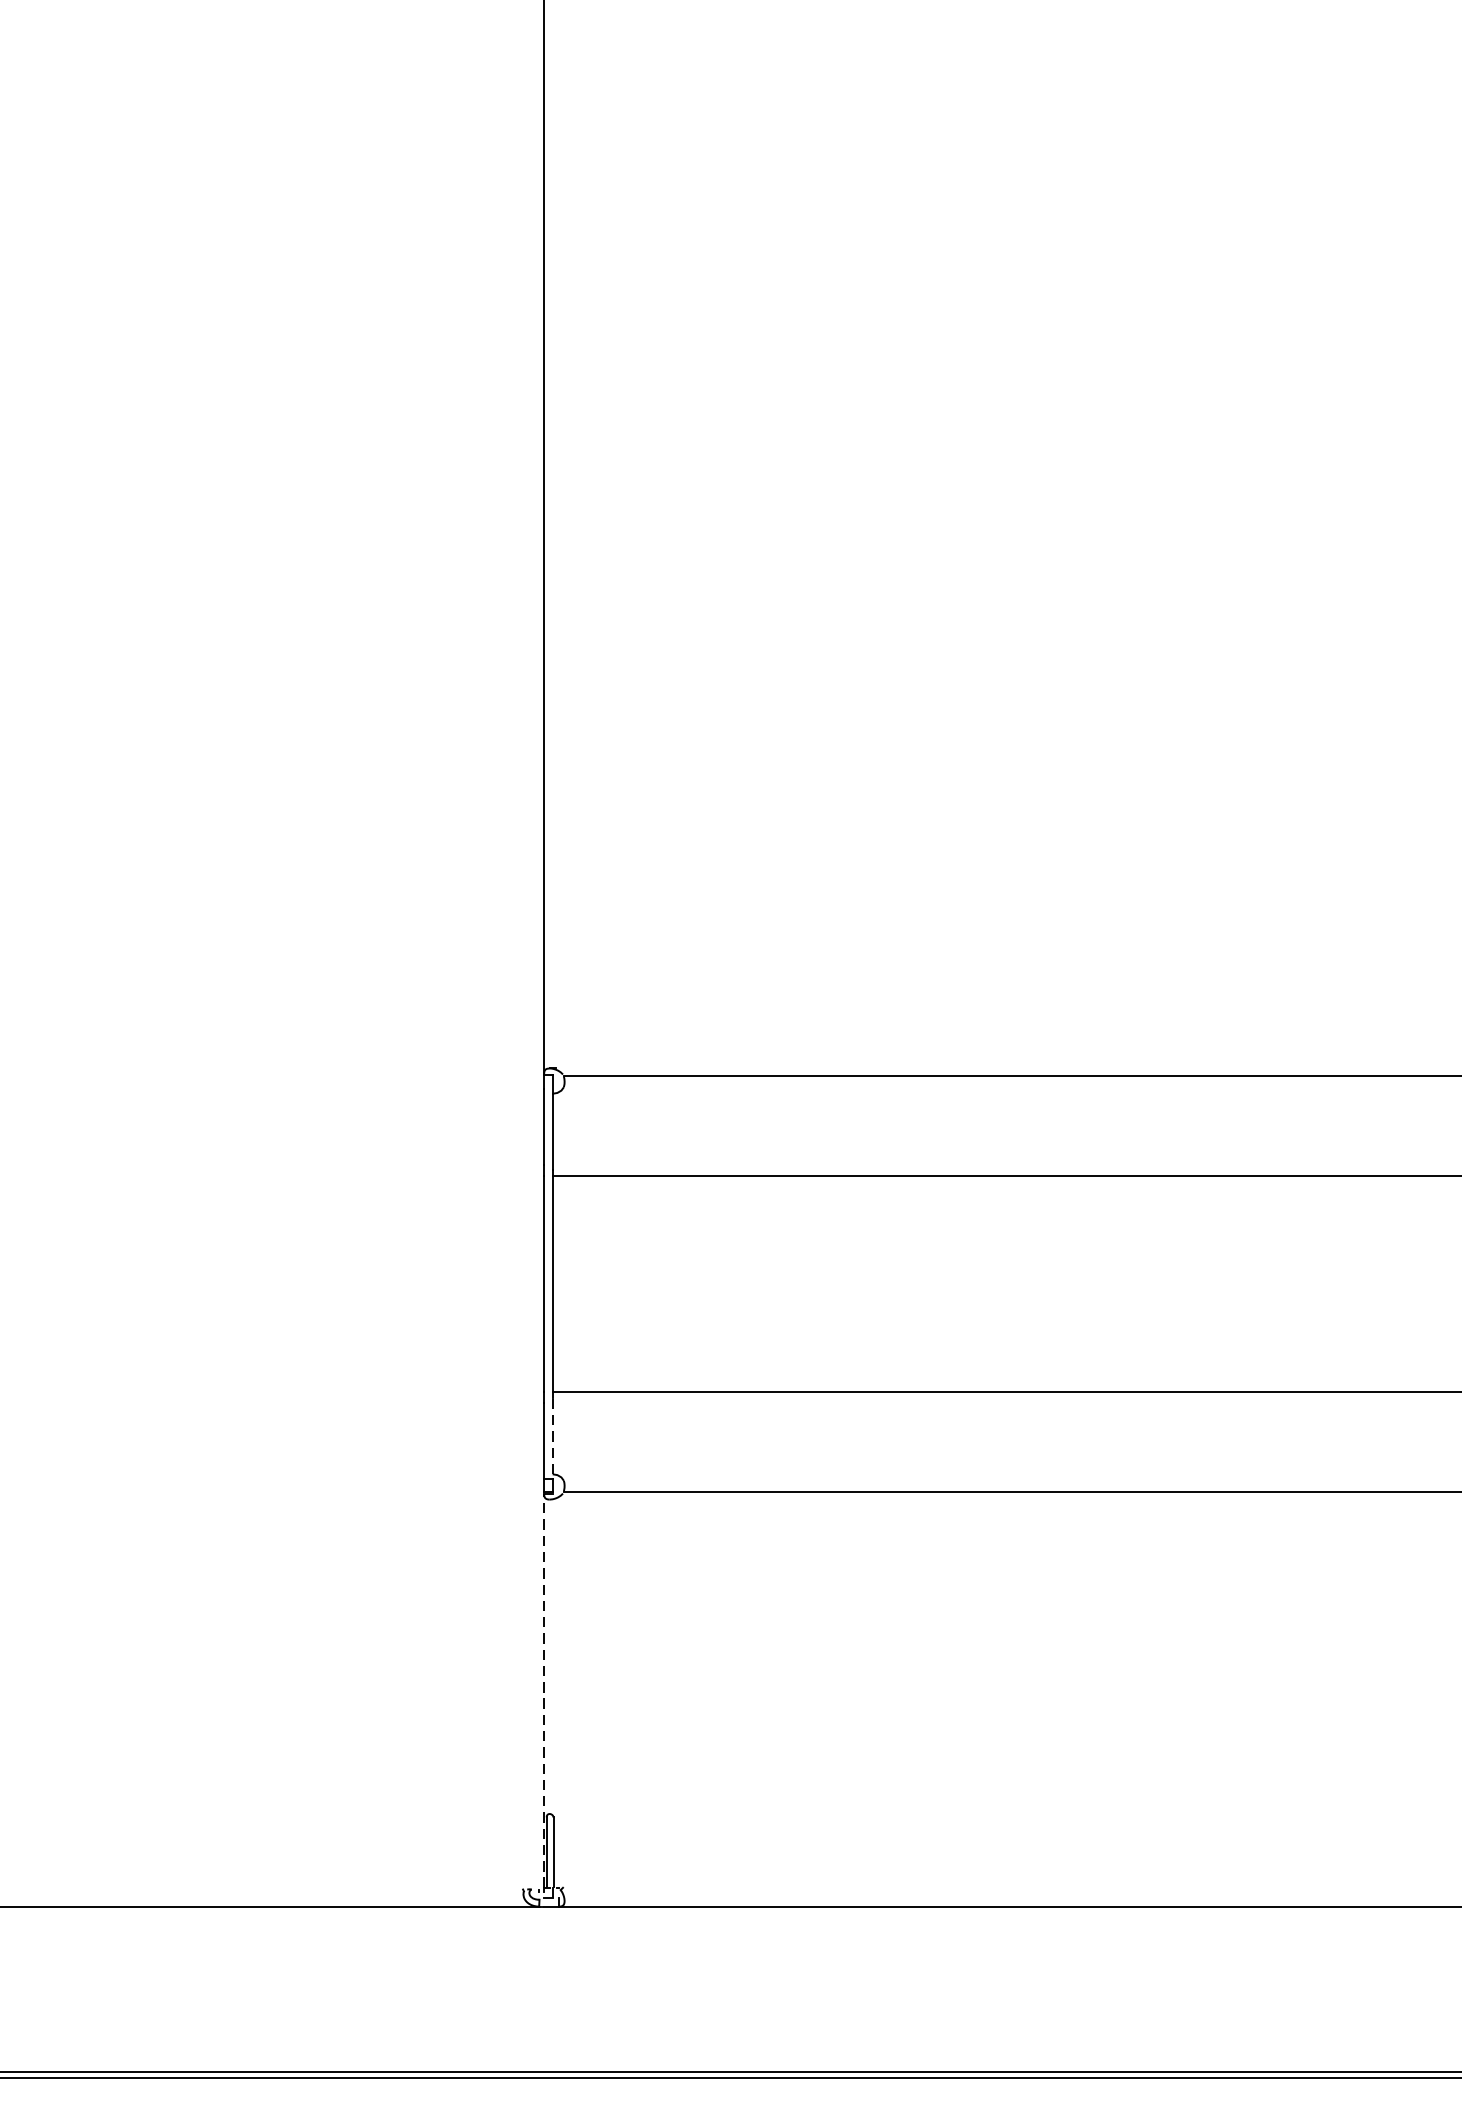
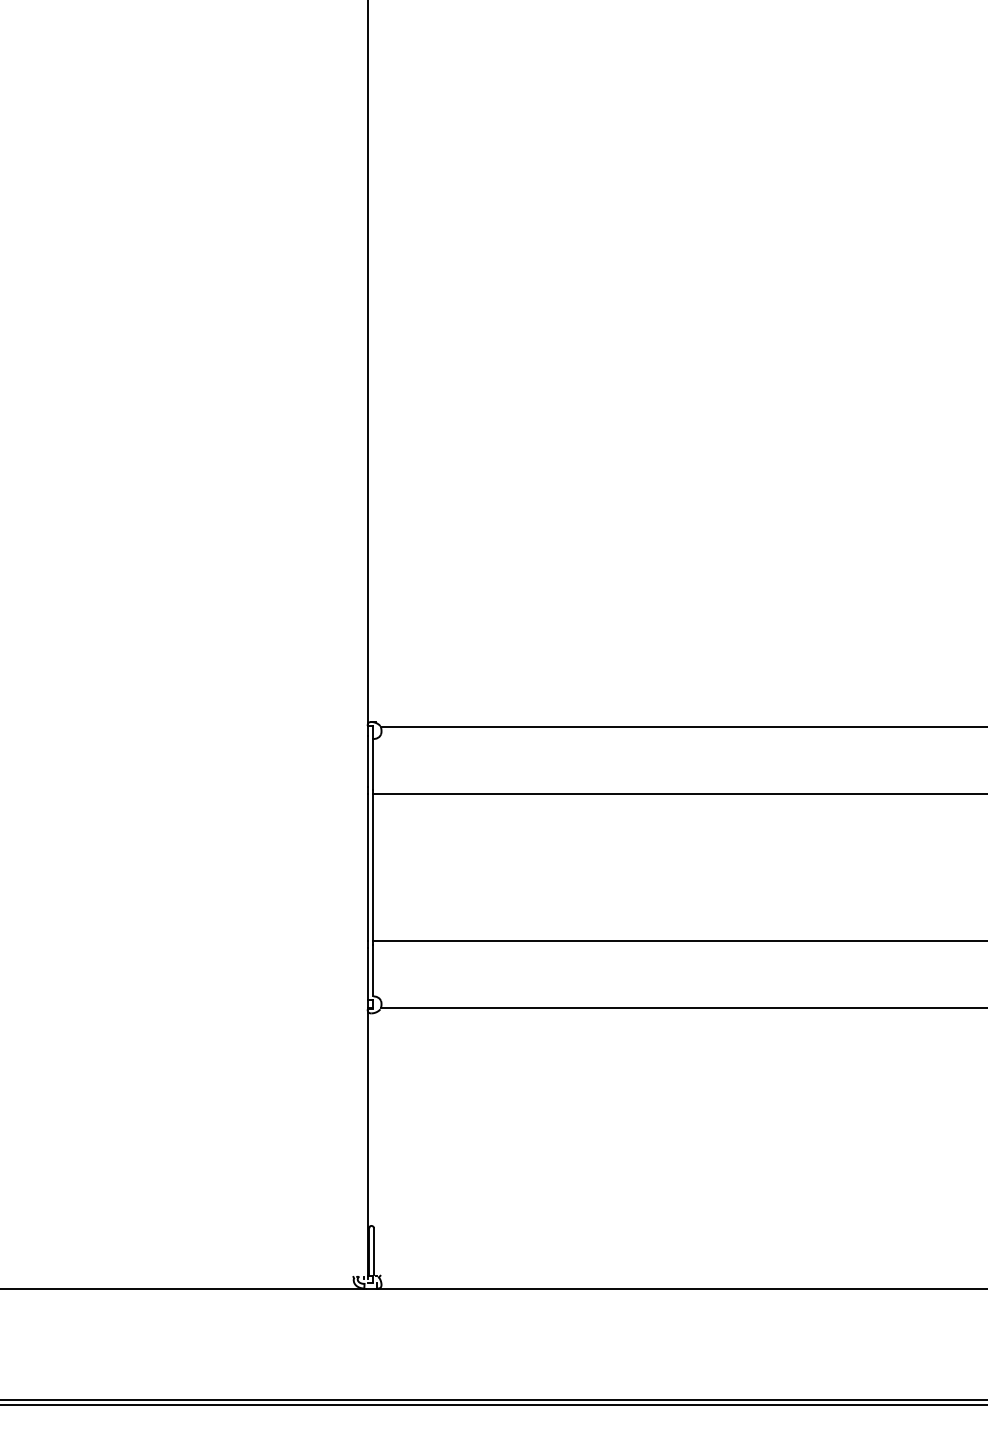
line: (552, 1436) -> (373, 970), dashed -> solid
line: (543, 1690) -> (367, 1142), dashed -> solid

